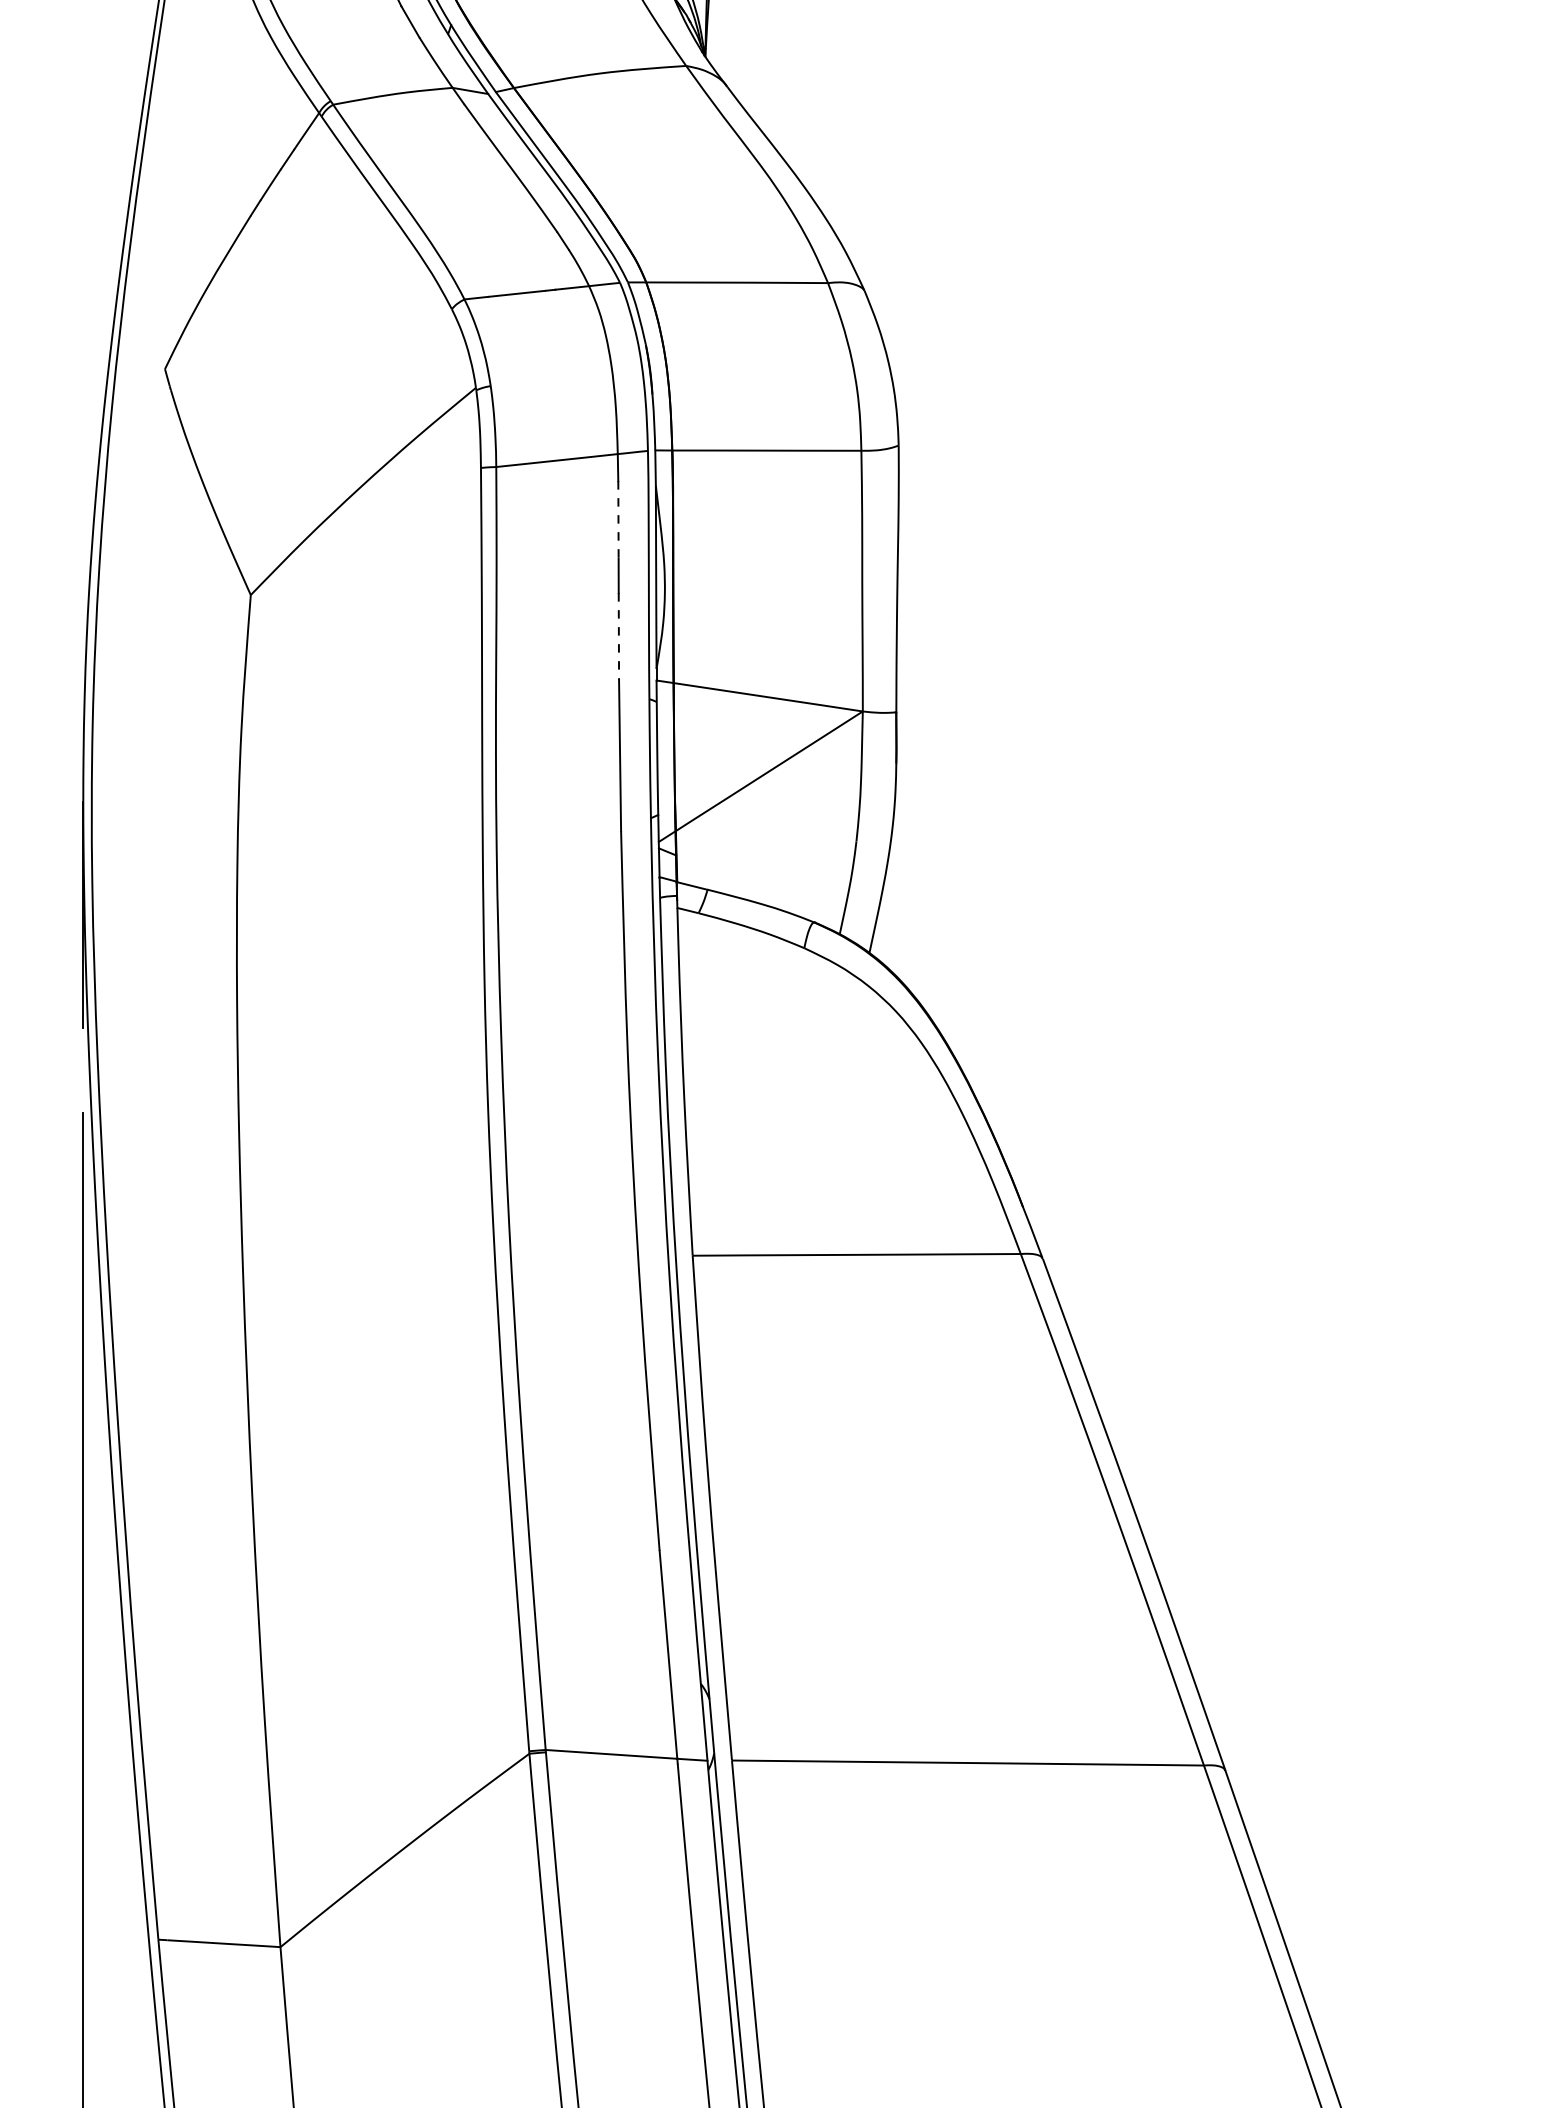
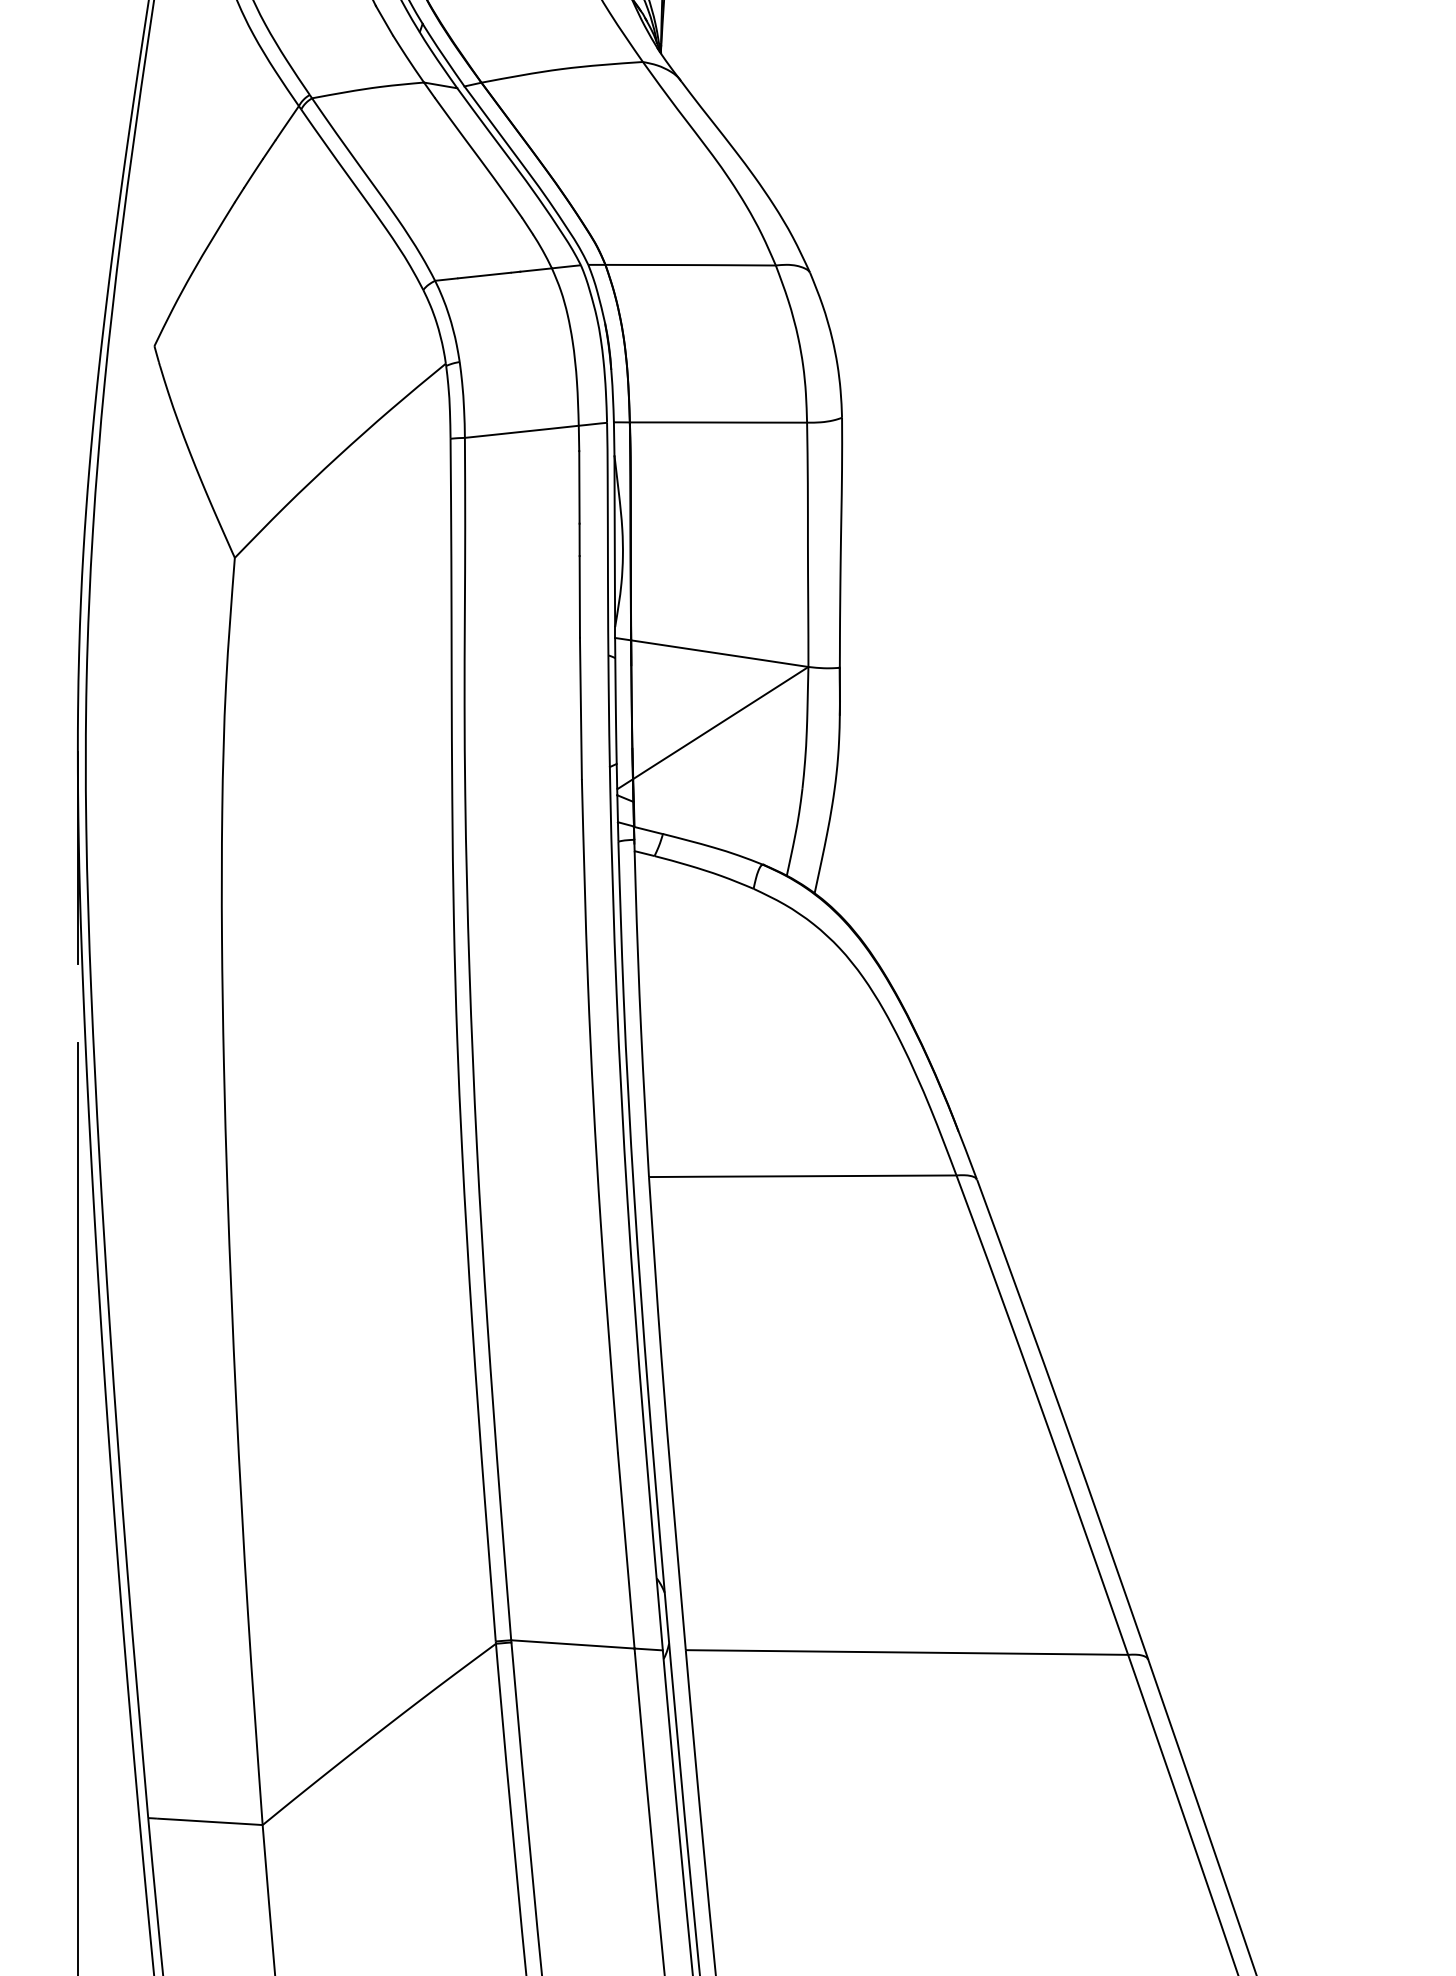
line: (618, 519) -> (579, 487), dashed -> solid
line: (618, 636) -> (579, 596), dashed -> solid

